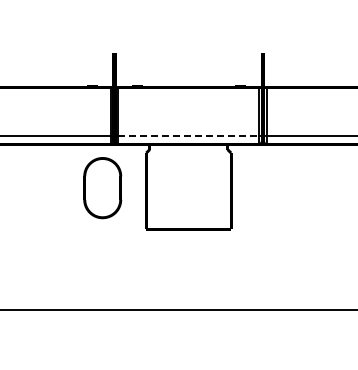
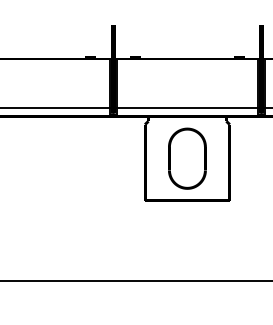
line: (189, 136) -> (188, 108), dashed -> solid
part: (102, 188) -> (187, 159), moved

